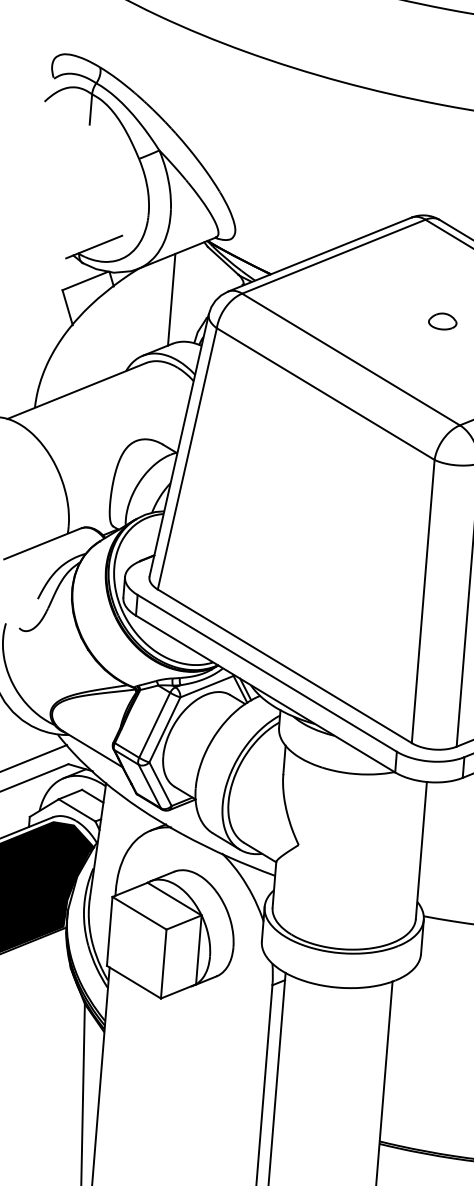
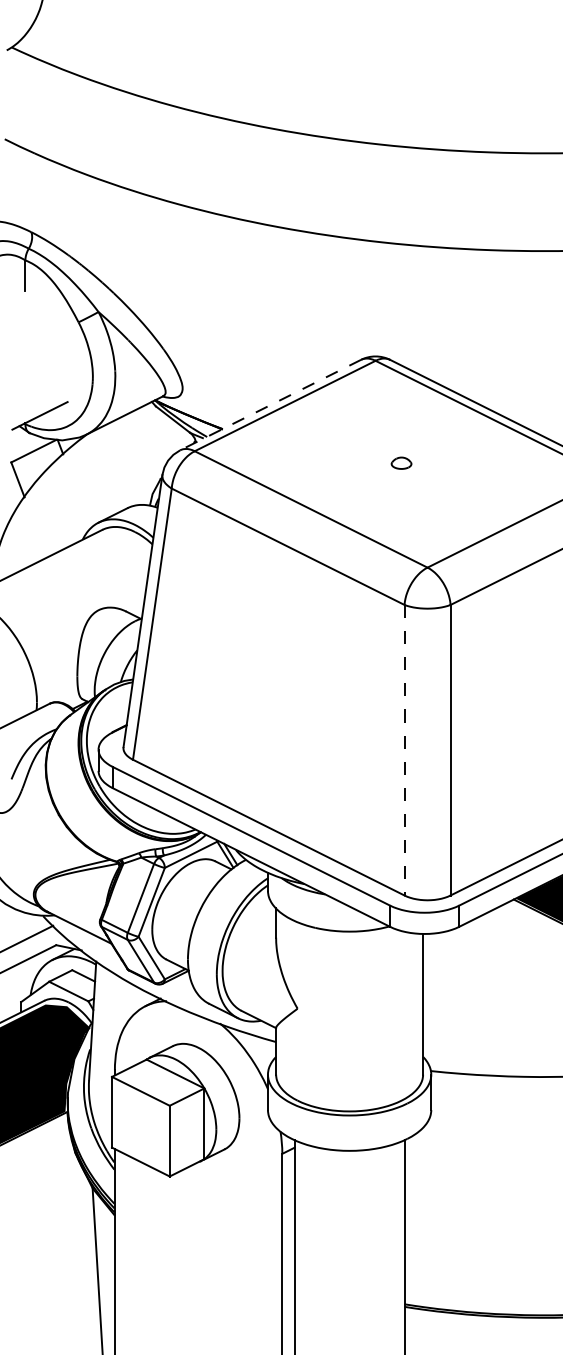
line: (319, 255) -> (270, 405), solid -> dashed
line: (171, 300) -> (123, 463), removed
part: (442, 321) -> (401, 463), size x0.7
line: (423, 601) -> (404, 750), solid -> dashed

